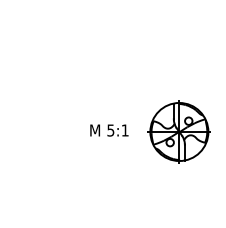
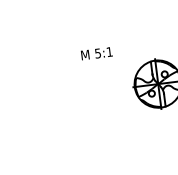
text: (109, 130) -> (96, 53), moved

